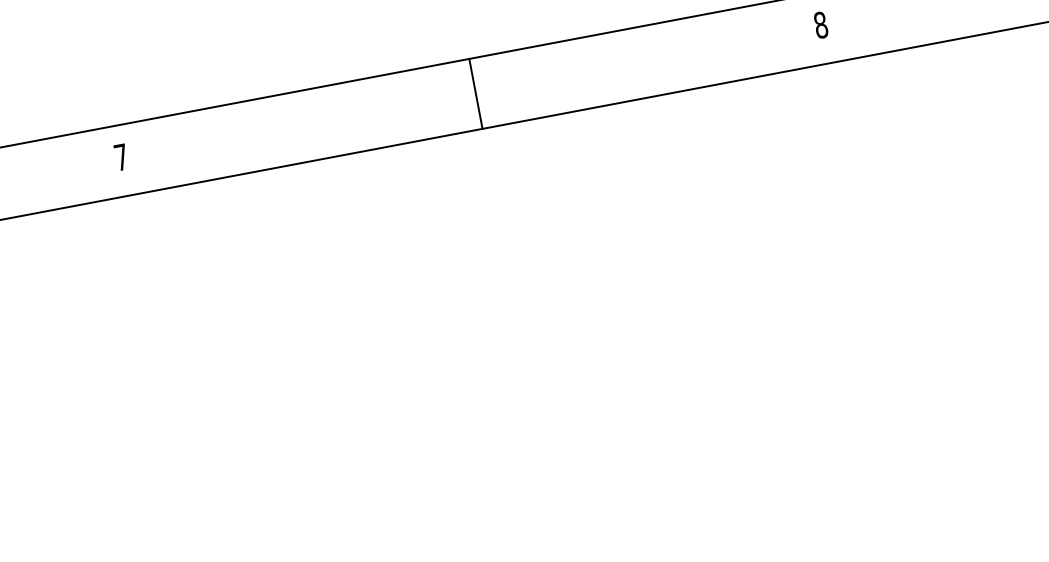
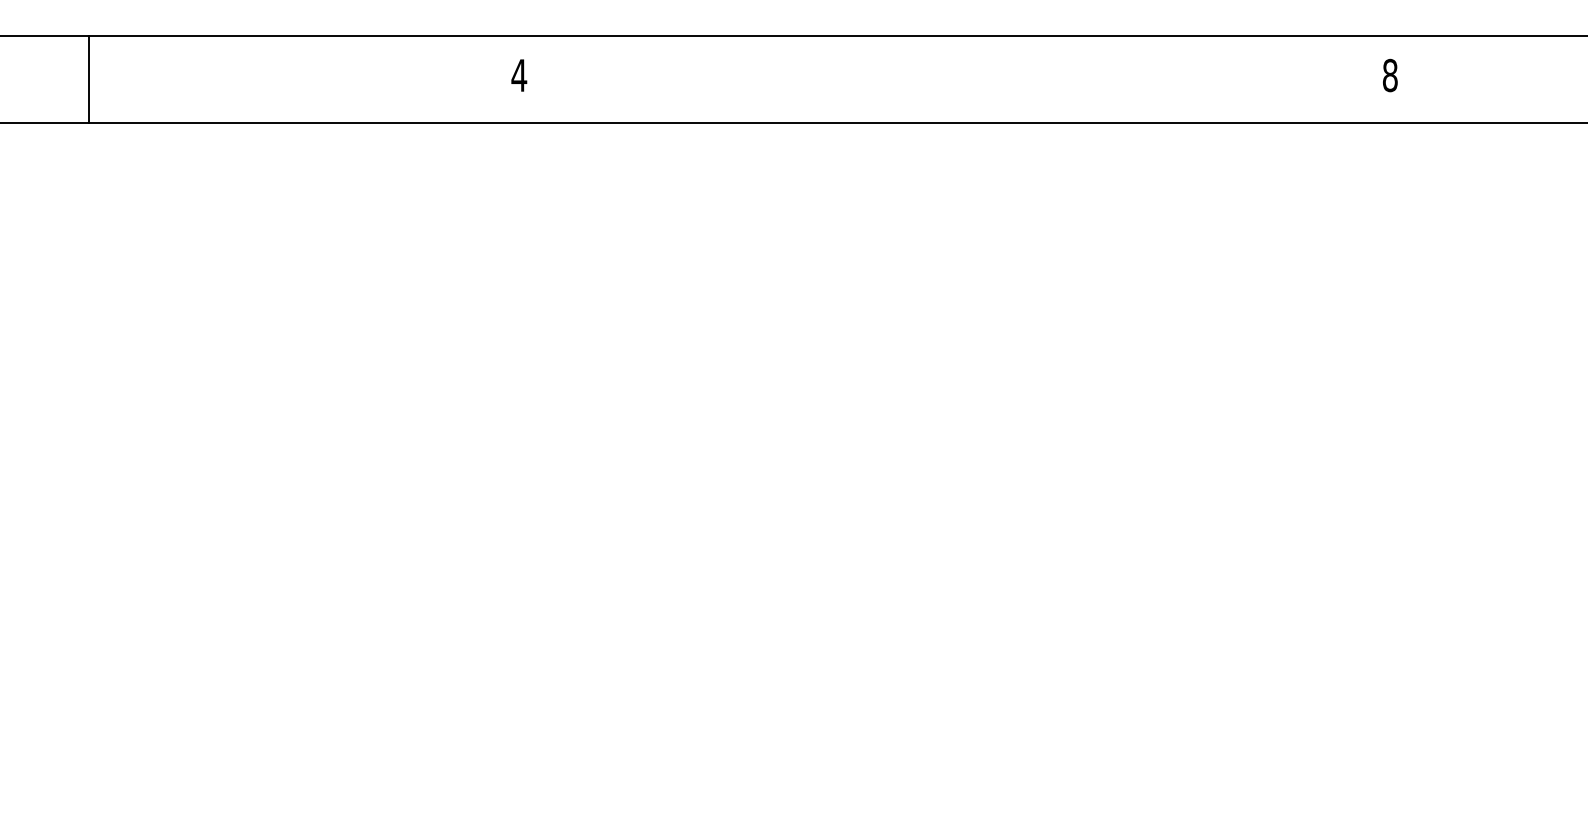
line: (475, 93) -> (959, 79), removed
text: (121, 157) -> (519, 75), 7 -> 4

